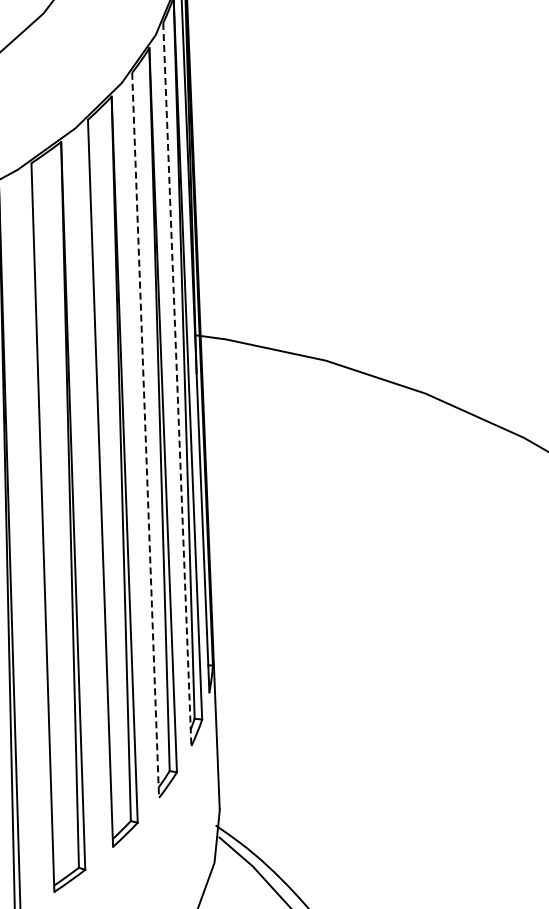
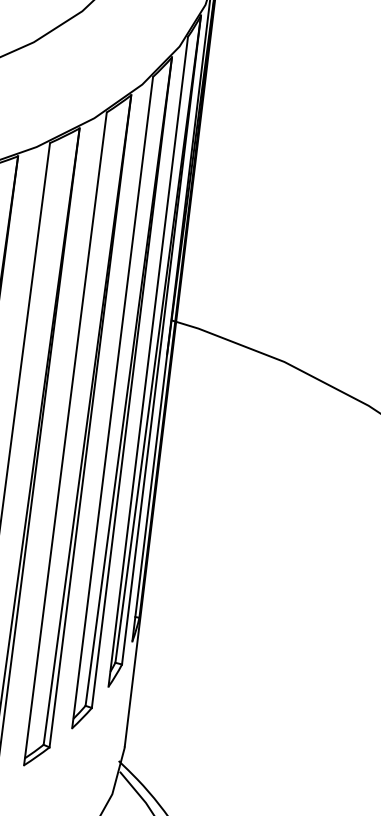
line: (177, 384) -> (148, 361), dashed -> solid
line: (145, 435) -> (112, 402), dashed -> solid

